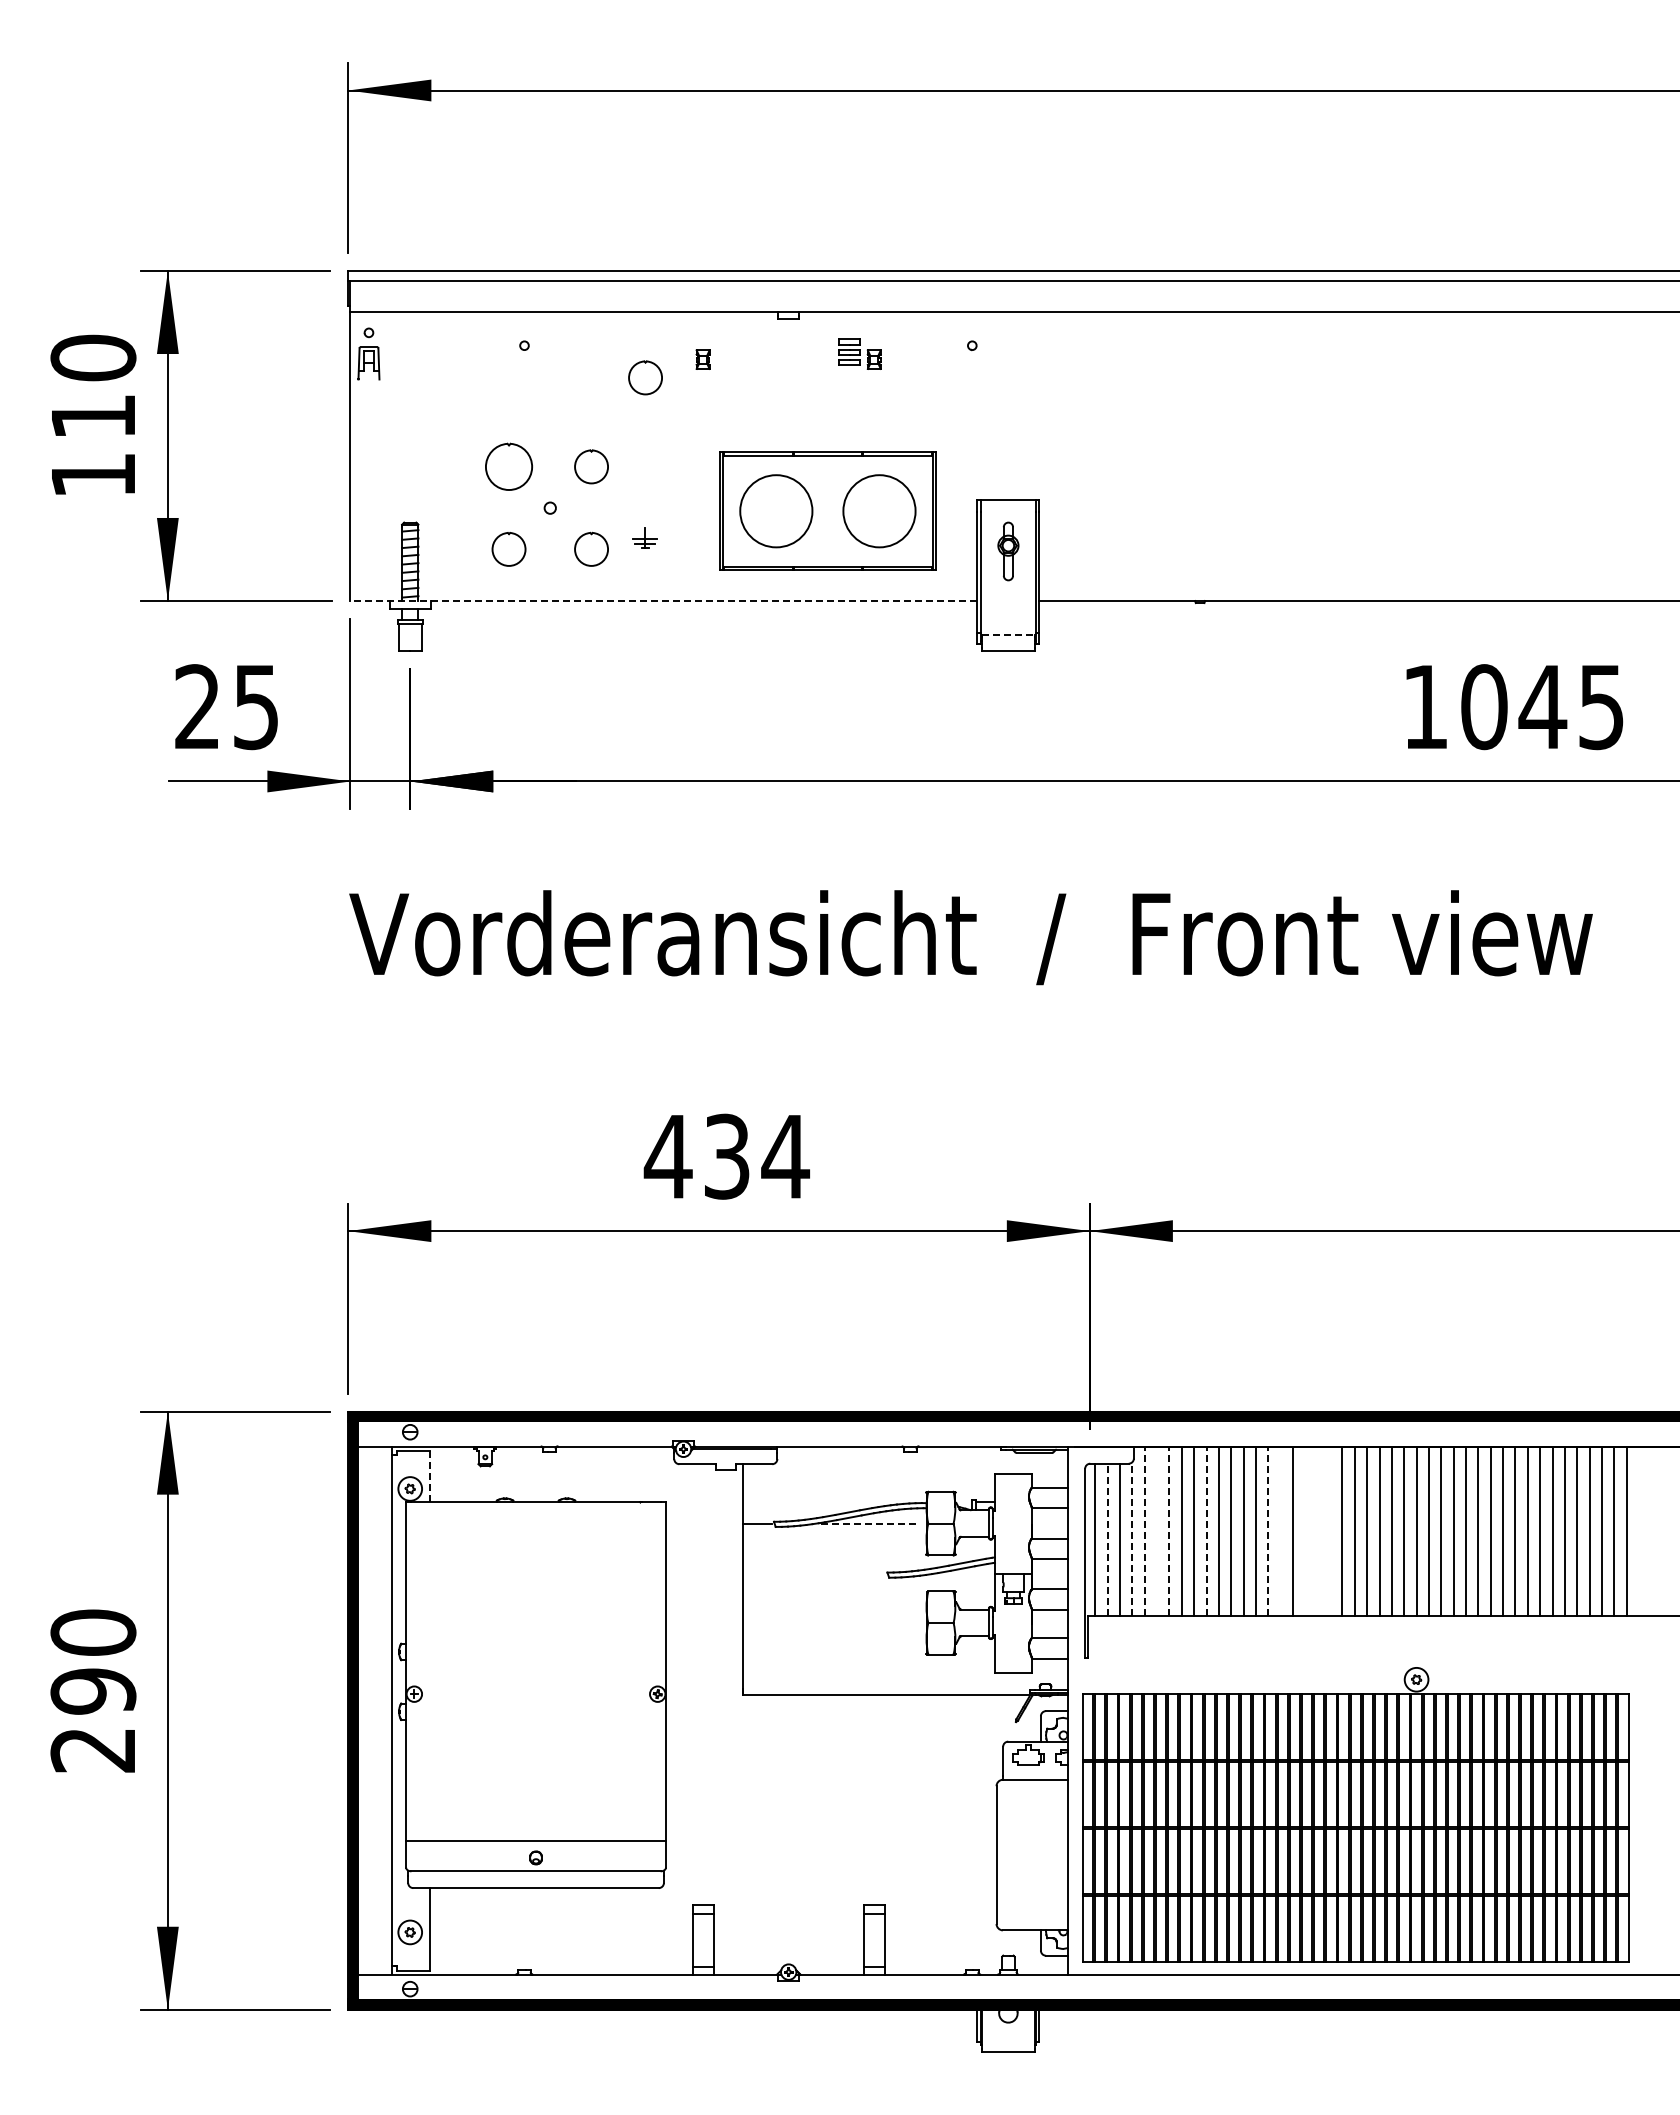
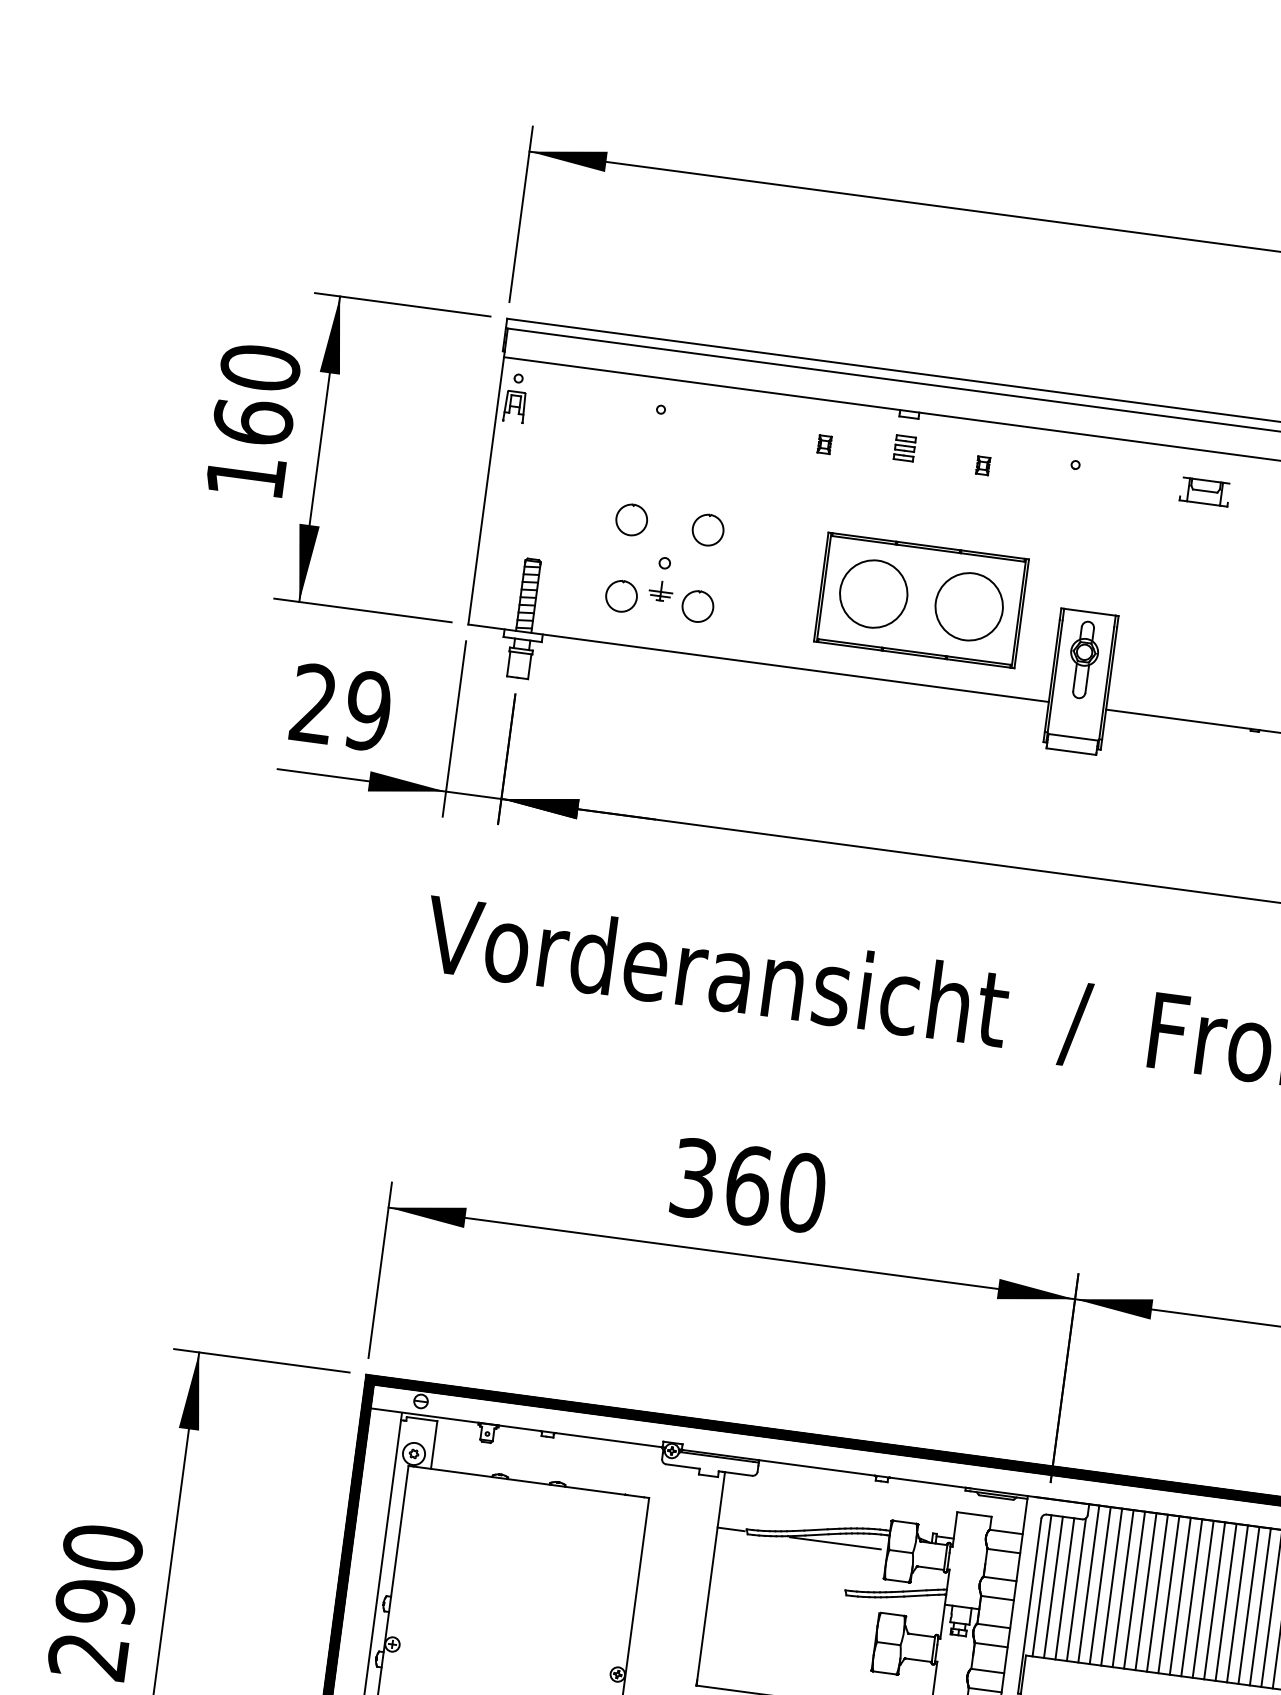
part: (849, 351) -> (904, 447), moved
part: (1113, 355) -> (1205, 491), added
part: (645, 377) -> (769, 454), removed
text: (93, 416) -> (253, 421), 110 -> 160
part: (508, 466) -> (631, 519), size x0.71
part: (644, 537) -> (660, 590), moved
part: (1008, 551) -> (1083, 659), size x1.43
line: (663, 601) -> (758, 663), dashed -> solid
line: (1008, 635) -> (1073, 737), dashed -> solid
text: (256, 706) -> (368, 710), 25 -> 29
text: (726, 1156) -> (747, 1185), 434 -> 360
line: (430, 1476) -> (434, 1444), dashed -> solid
line: (870, 1524) -> (835, 1543), dashed -> solid
line: (1144, 1531) -> (1088, 1584), dashed -> solid
line: (1157, 1531) -> (1100, 1585), added
line: (1169, 1531) -> (1111, 1587), dashed -> solid
line: (1206, 1531) -> (1145, 1591), dashed -> solid
line: (1268, 1531) -> (1203, 1599), dashed -> solid
line: (1280, 1531) -> (1214, 1600), added
line: (1305, 1531) -> (1237, 1603), added
line: (1317, 1531) -> (1248, 1605), added
line: (1330, 1531) -> (1260, 1607), added
line: (1132, 1538) -> (1076, 1589), dashed -> solid
line: (1107, 1539) -> (1053, 1586), dashed -> solid

